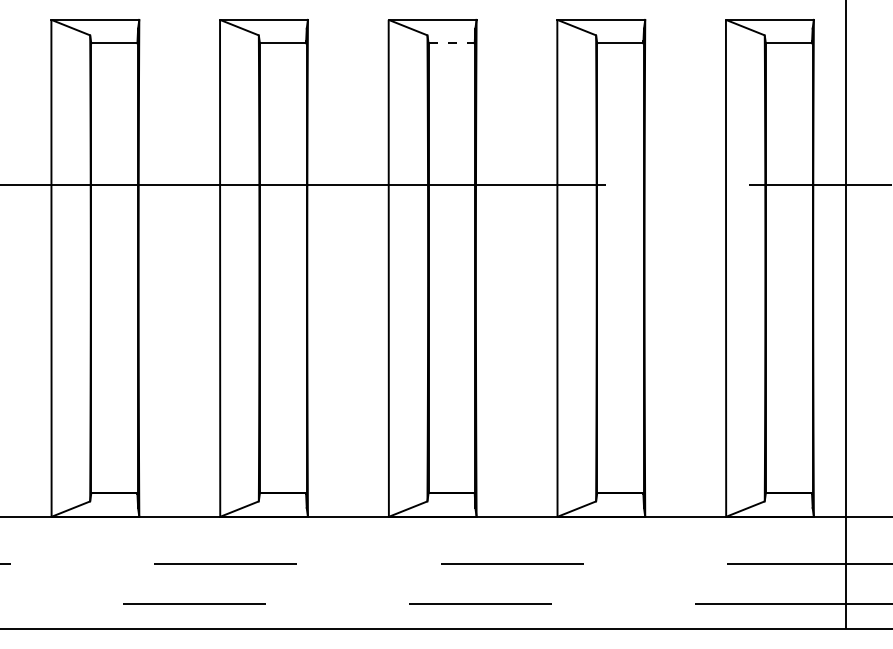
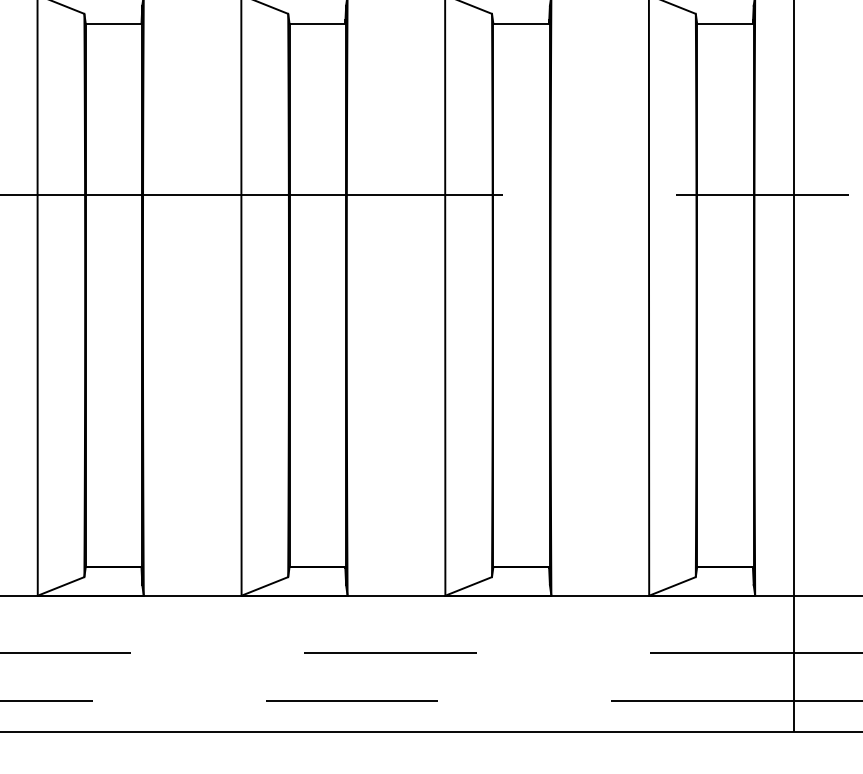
line: (452, 43) -> (318, 23), dashed -> solid

